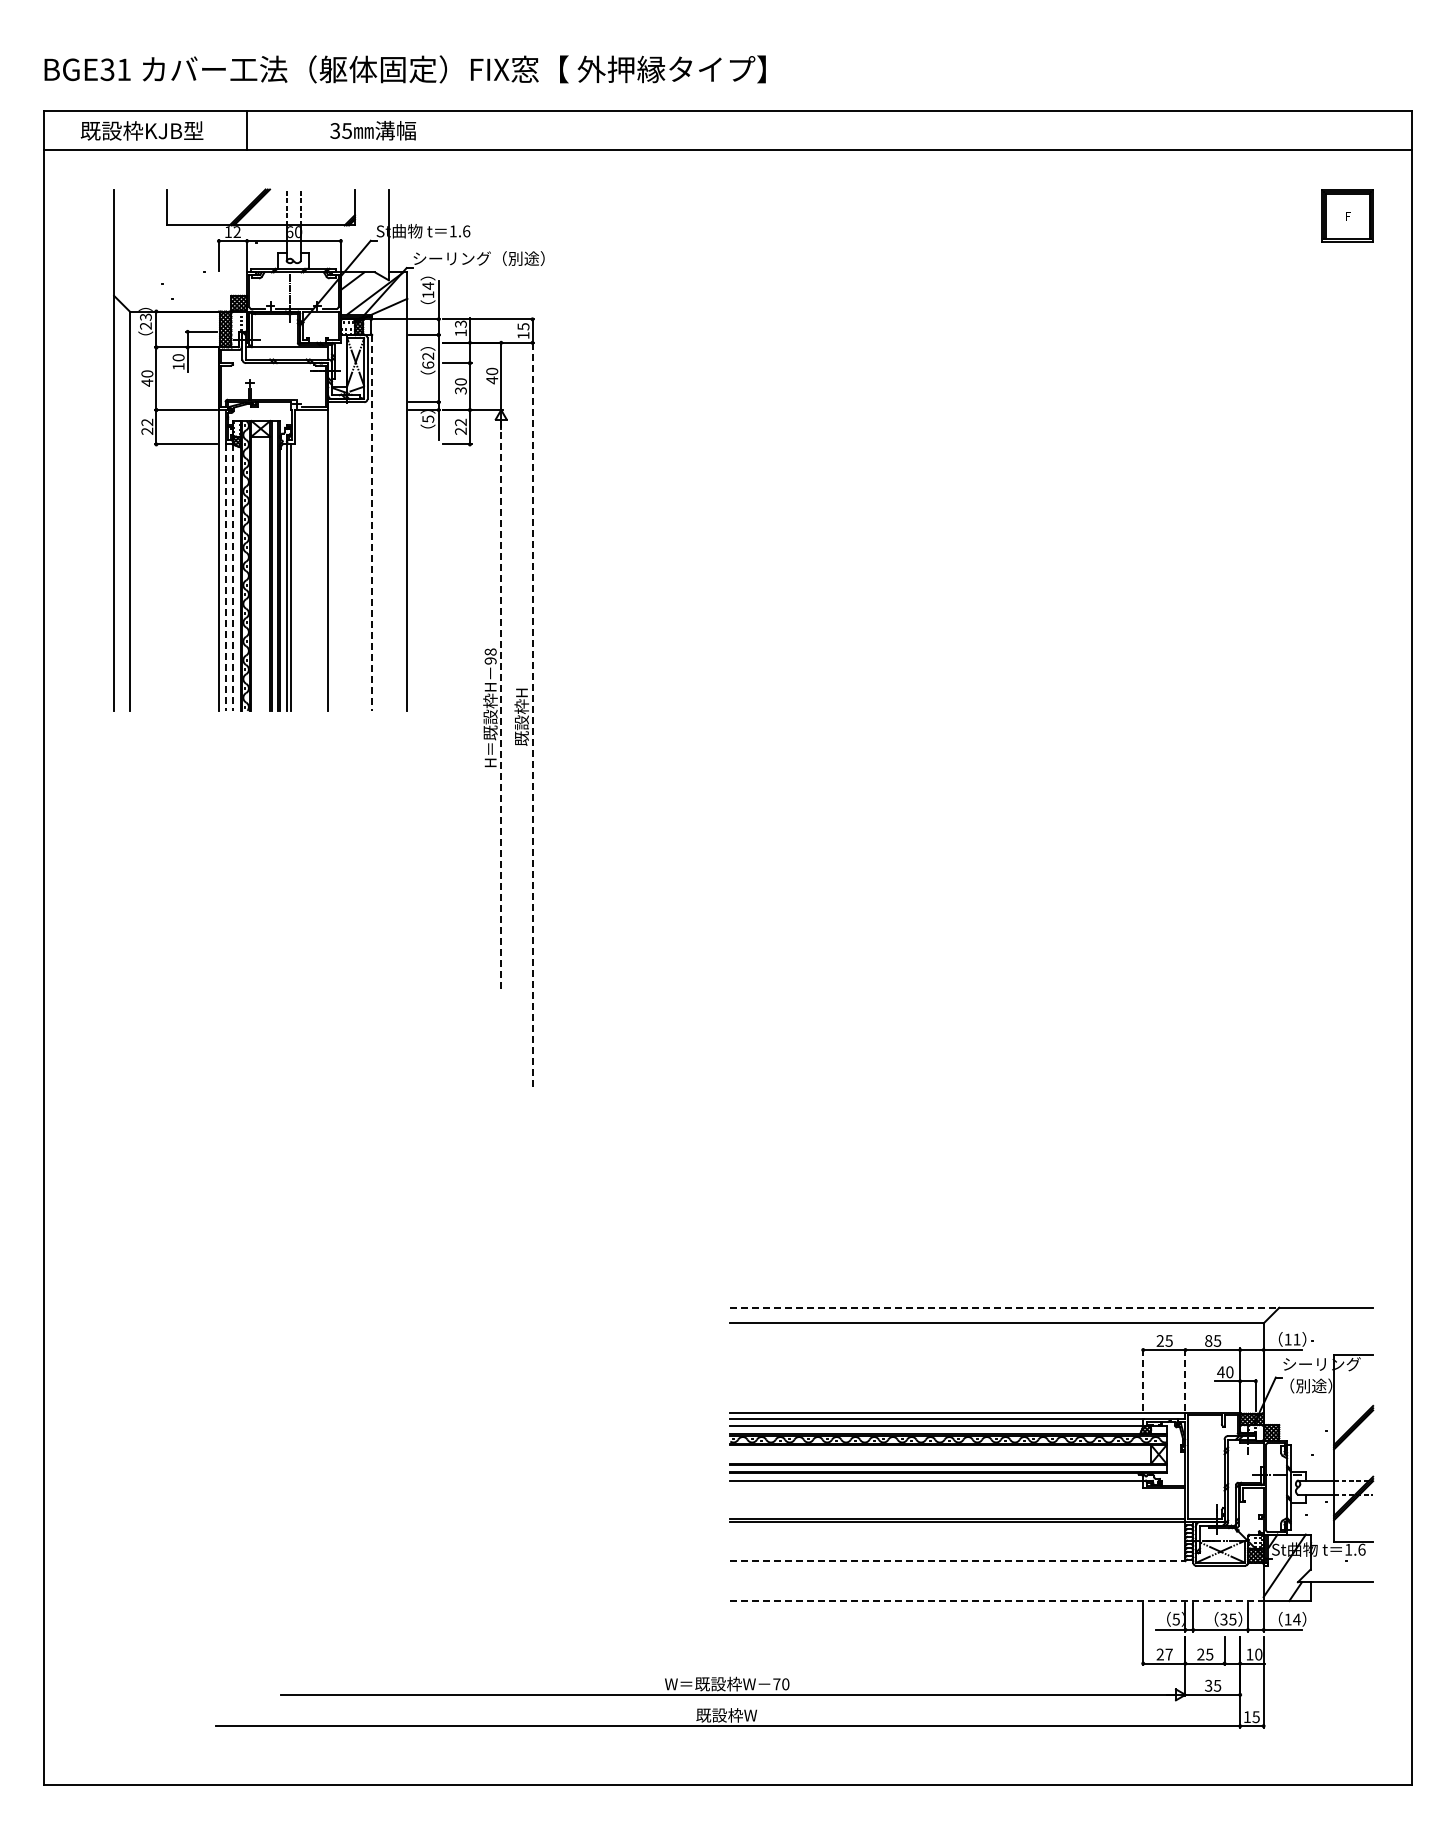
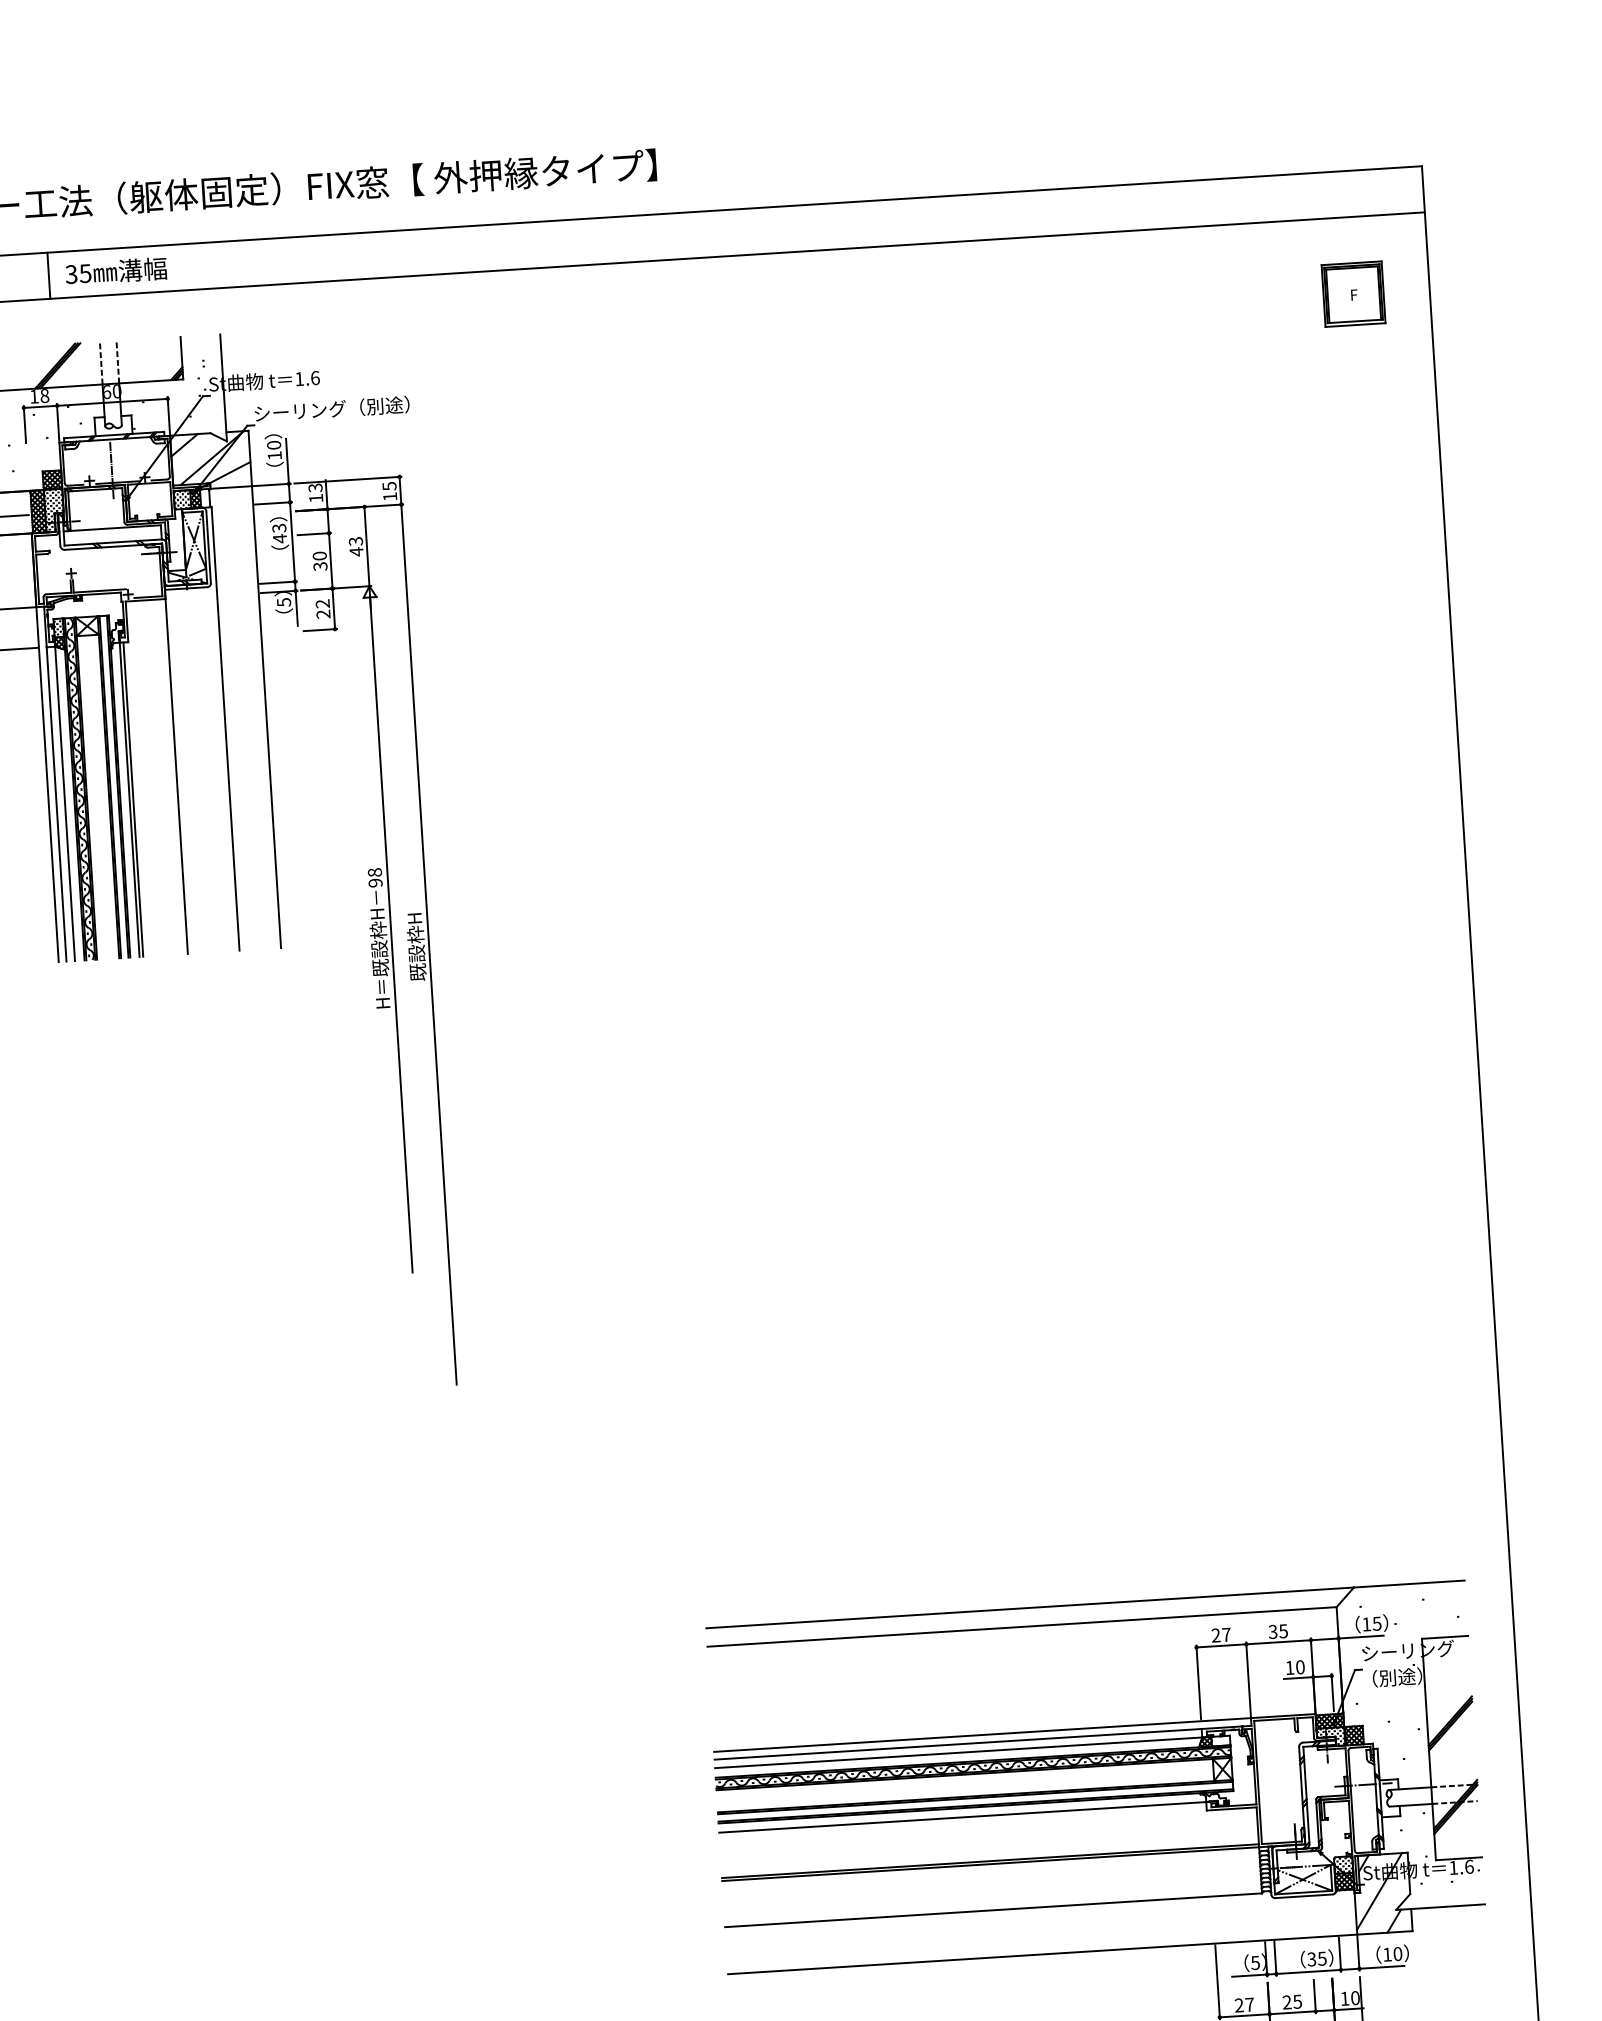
text: (372, 130) -> (115, 271), moved
text: (236, 232) -> (43, 396), 12 -> 18
text: (428, 285) -> (274, 444), 14 -> 10
text: (428, 360) -> (279, 533), 62 -> 43
text: (492, 371) -> (356, 541), 40 -> 43
line: (372, 522) -> (225, 728), dashed -> solid
line: (225, 577) -> (56, 804), dashed -> solid
line: (232, 577) -> (64, 803), dashed -> solid
line: (501, 706) -> (391, 935), dashed -> solid
line: (532, 716) -> (429, 945), dashed -> solid
line: (1005, 1307) -> (1030, 1607), dashed -> solid
text: (1296, 1339) -> (1376, 1623), 11 -> 15
text: (1168, 1340) -> (1225, 1634), 25 -> 27
text: (1208, 1340) -> (1272, 1631), 85 -> 35
text: (1220, 1372) -> (1289, 1668), 40 -> 10
line: (1143, 1379) -> (1199, 1682), dashed -> solid
line: (1185, 1379) -> (1248, 1679), dashed -> solid
line: (957, 1561) -> (993, 1910), dashed -> solid
line: (997, 1601) -> (1043, 1954), dashed -> solid
text: (1296, 1619) -> (1397, 1953), 14 -> 10

